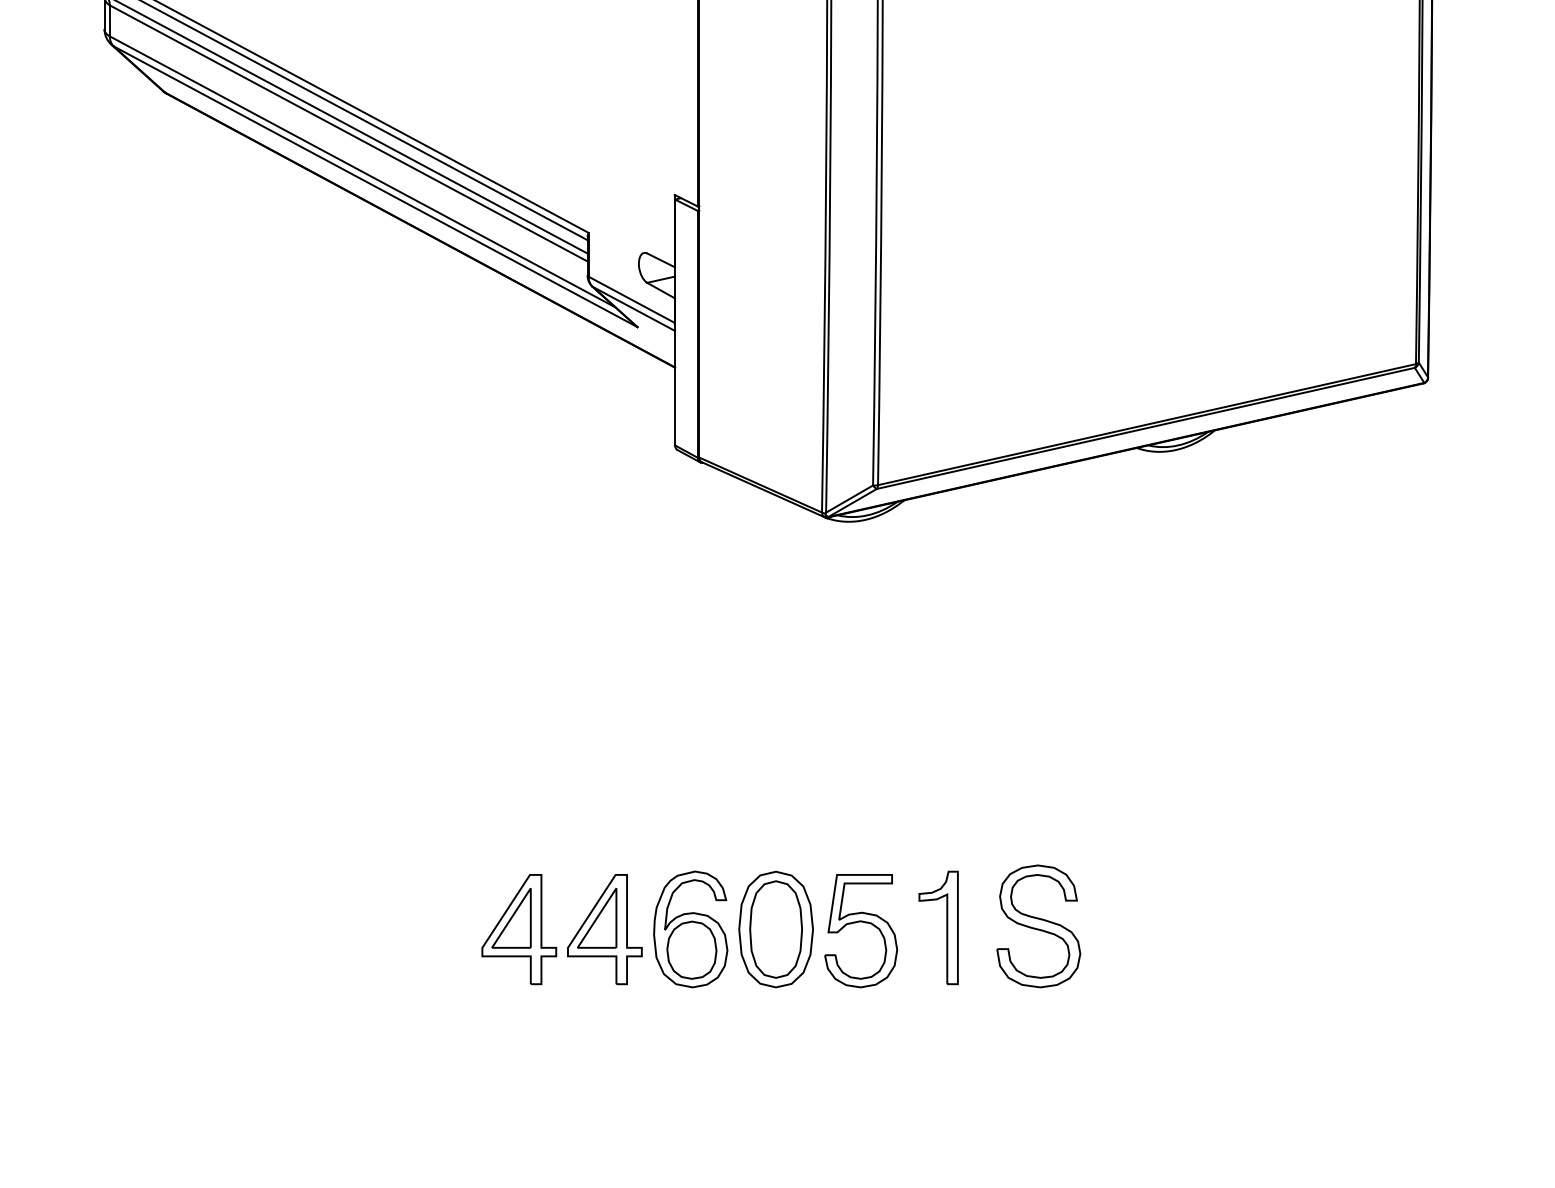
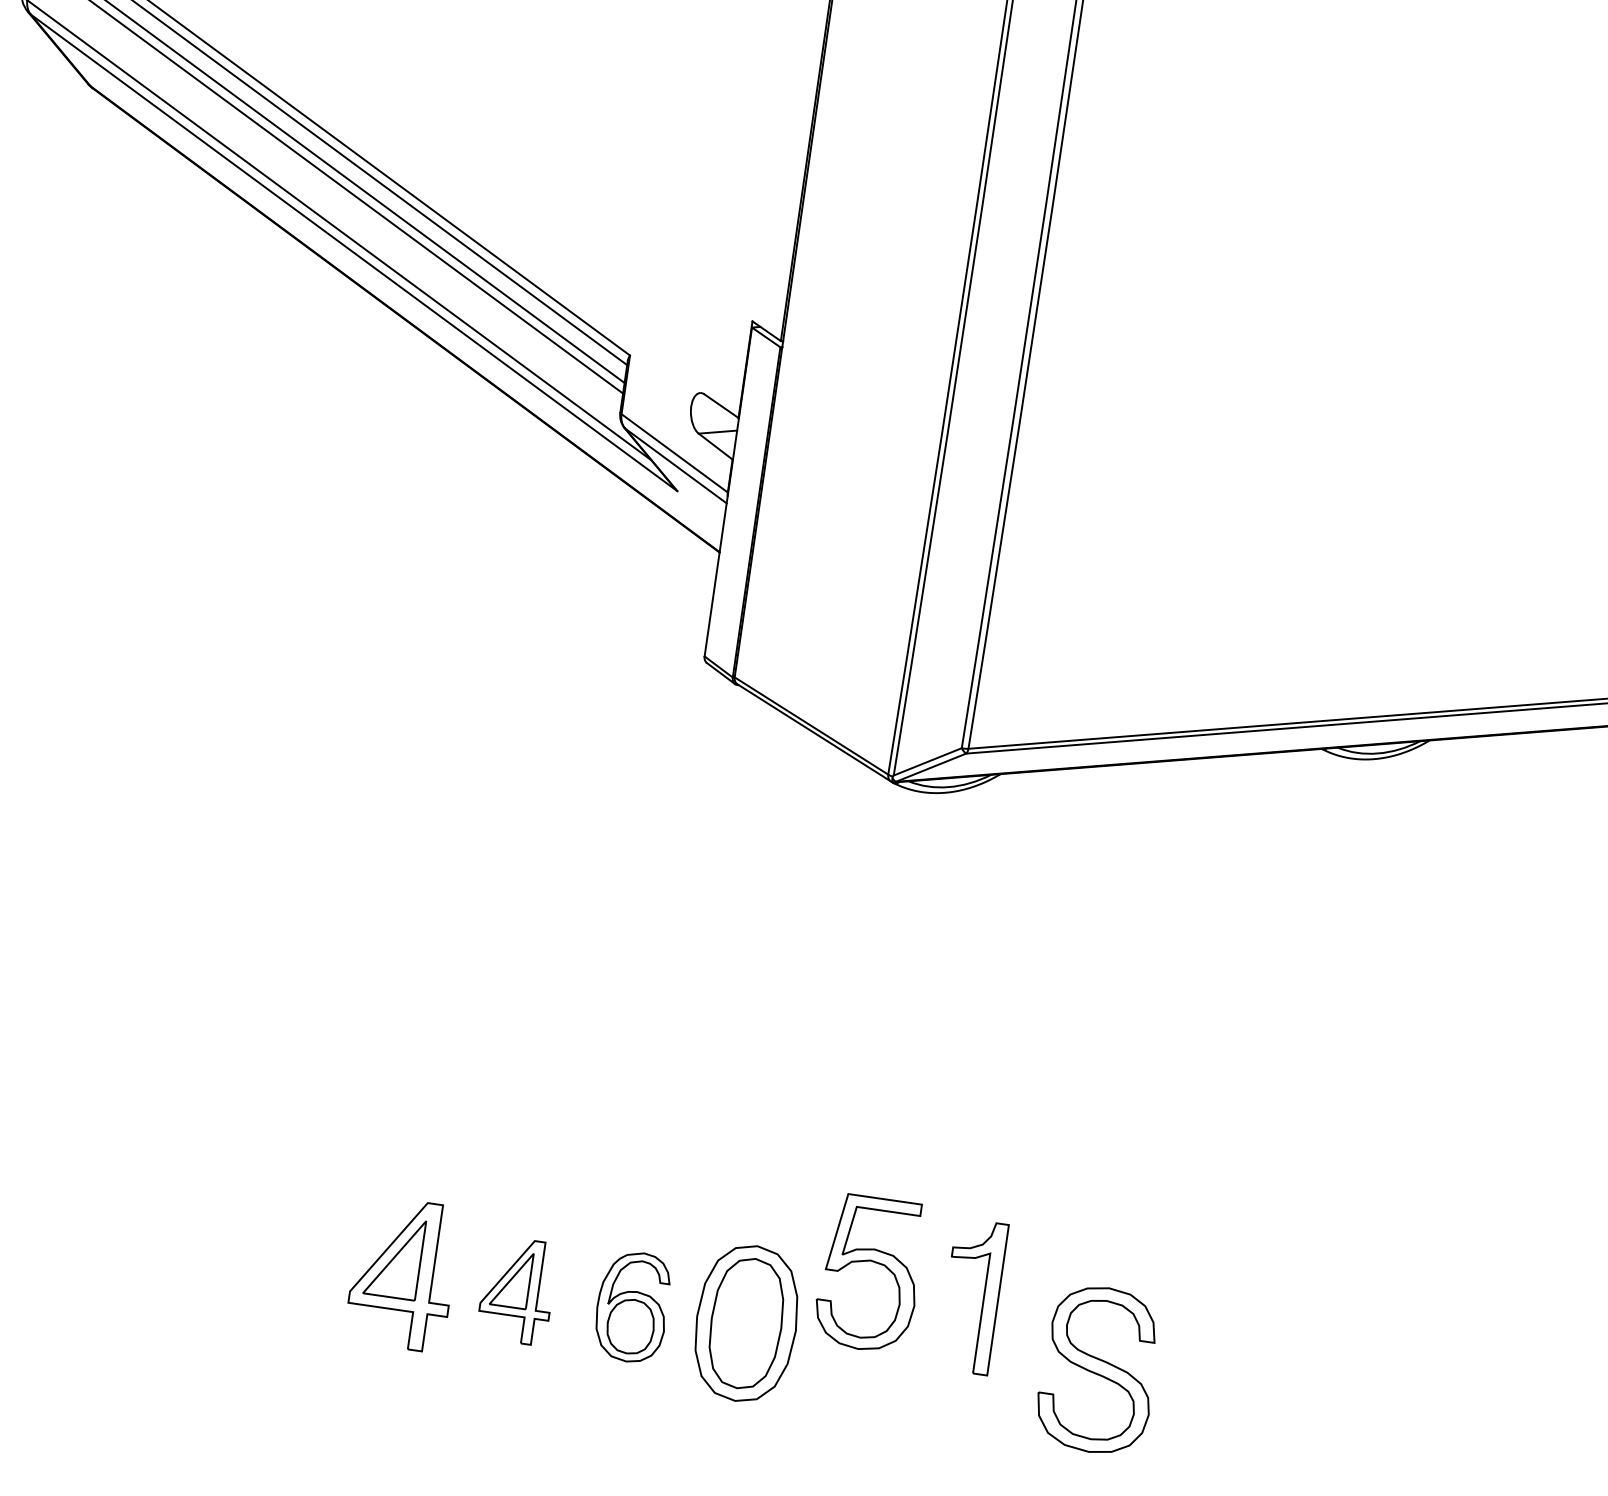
part: (865, 923) -> (877, 1264), moved
part: (946, 927) -> (982, 1297), moved
part: (604, 929) -> (516, 1290), size x0.7
part: (690, 929) -> (631, 1306), size x0.7

